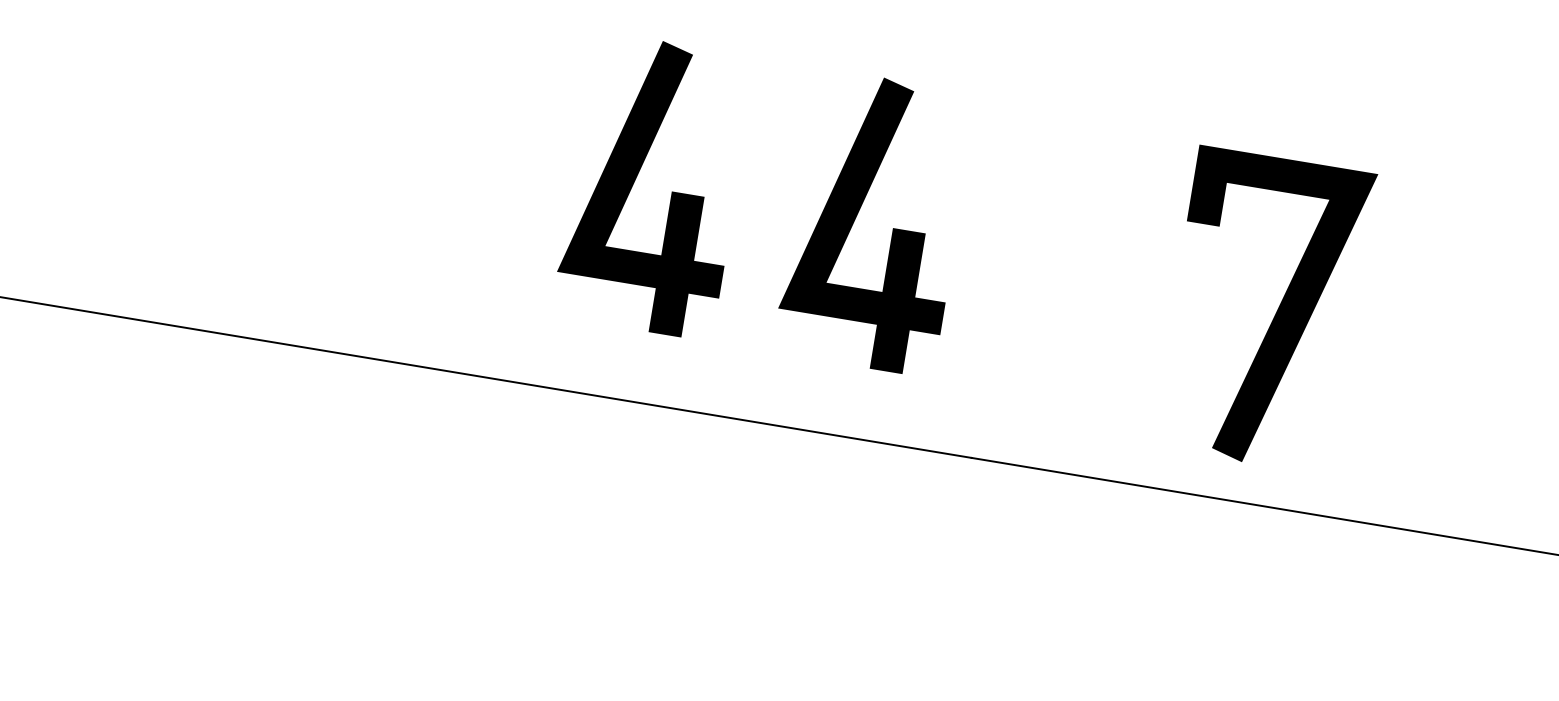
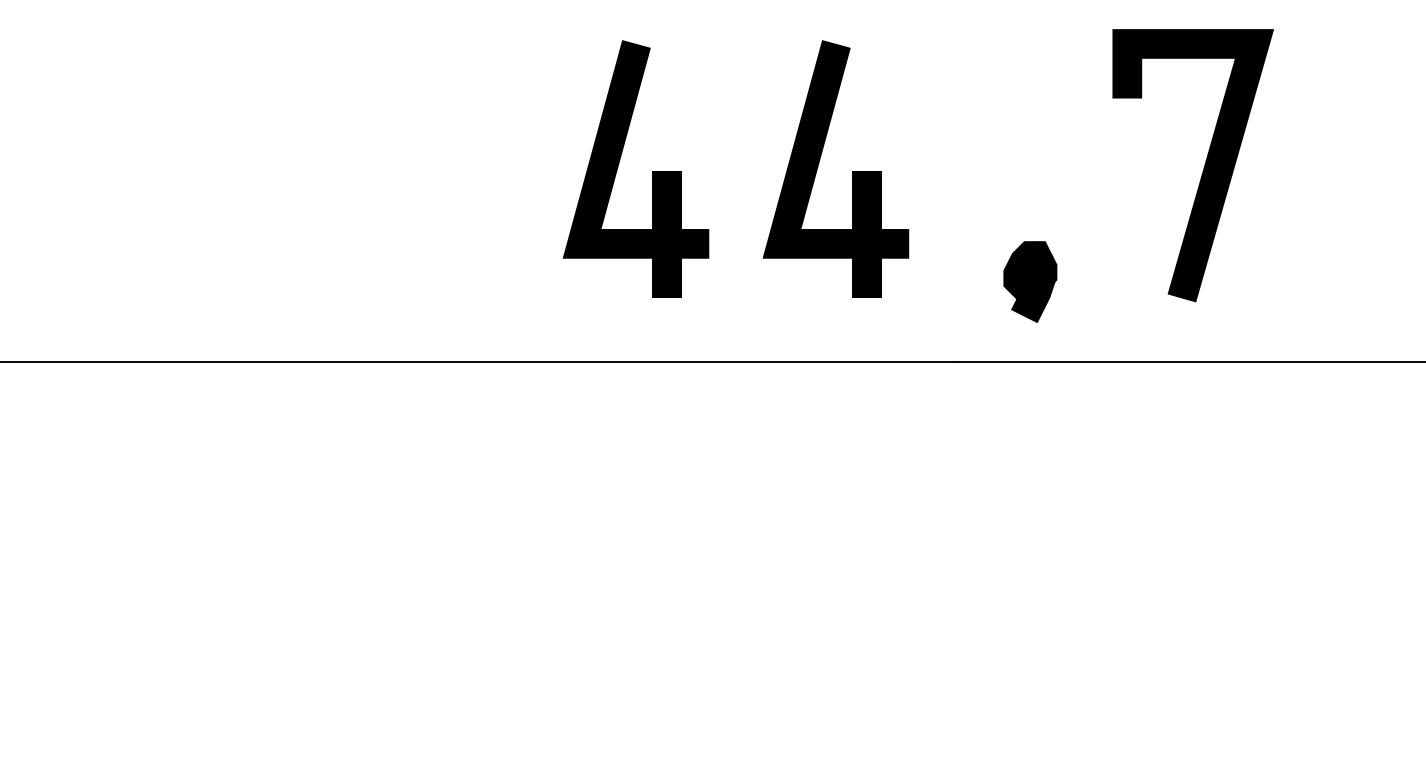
line: (1274, 314) -> (1203, 167), moved
part: (1070, 382) -> (1030, 281), added

